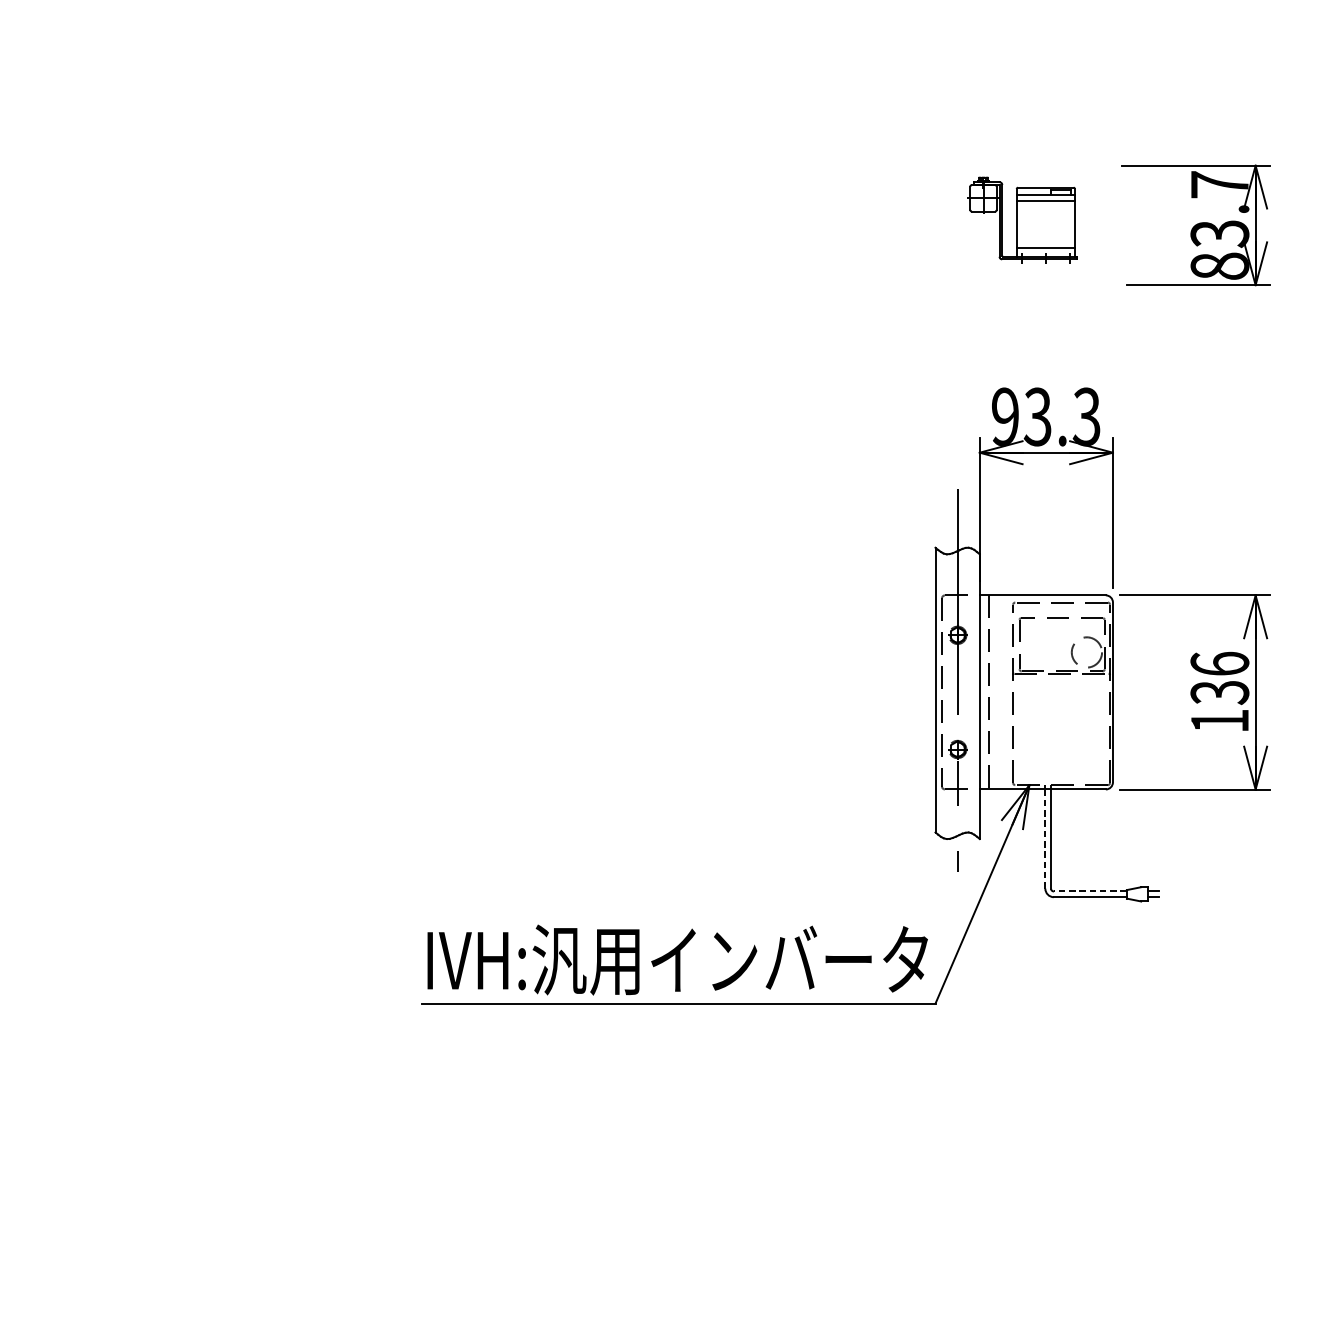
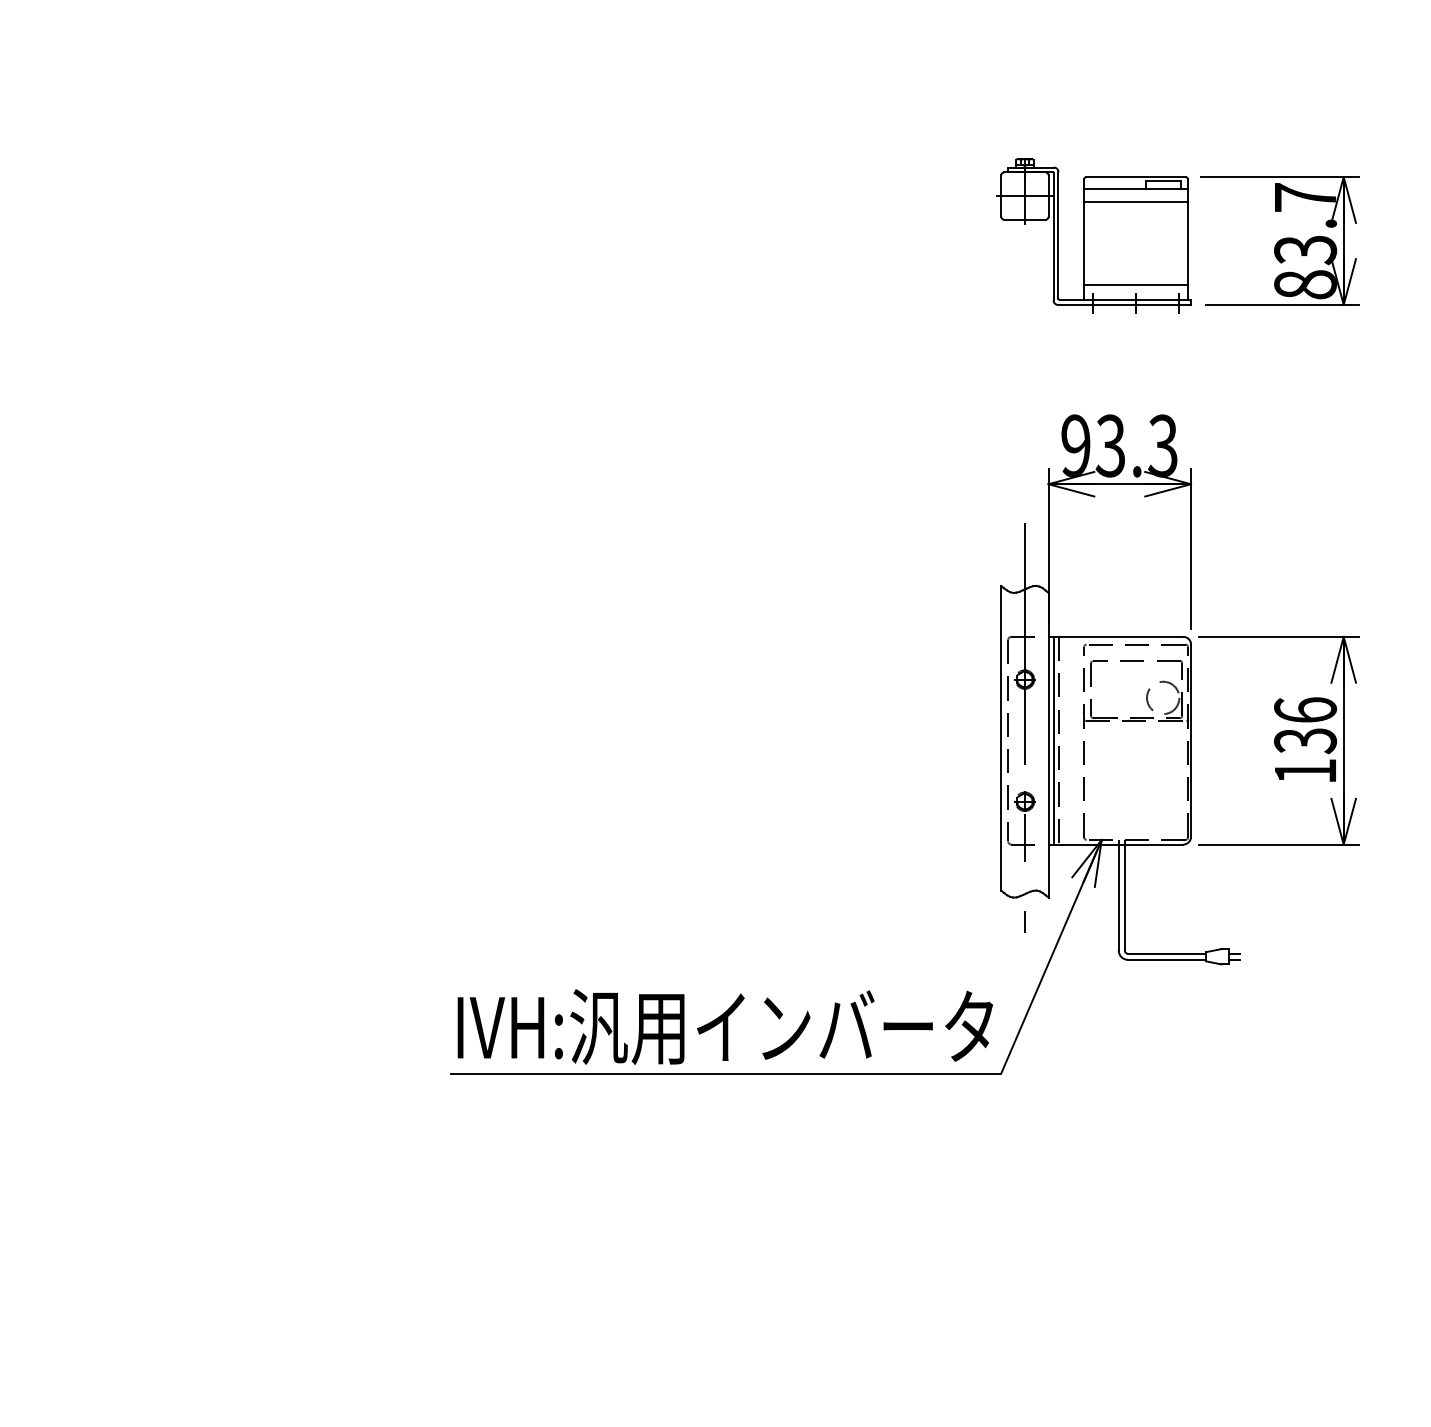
part: (1021, 220) -> (1093, 235), size x1.67
line: (984, 692) -> (1053, 740), added
line: (1045, 838) -> (1118, 897), dashed -> solid
line: (1090, 891) -> (1166, 953), dashed -> solid

